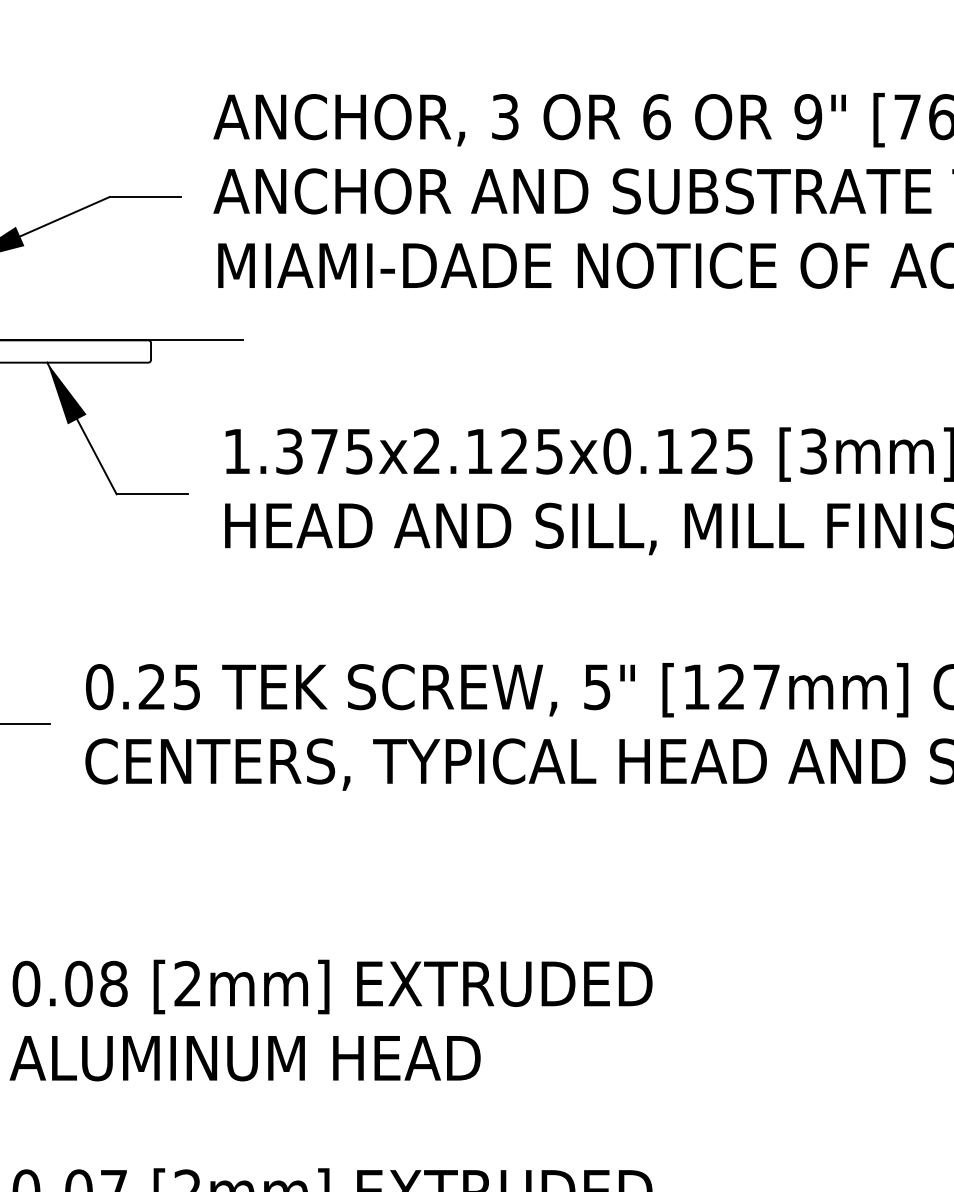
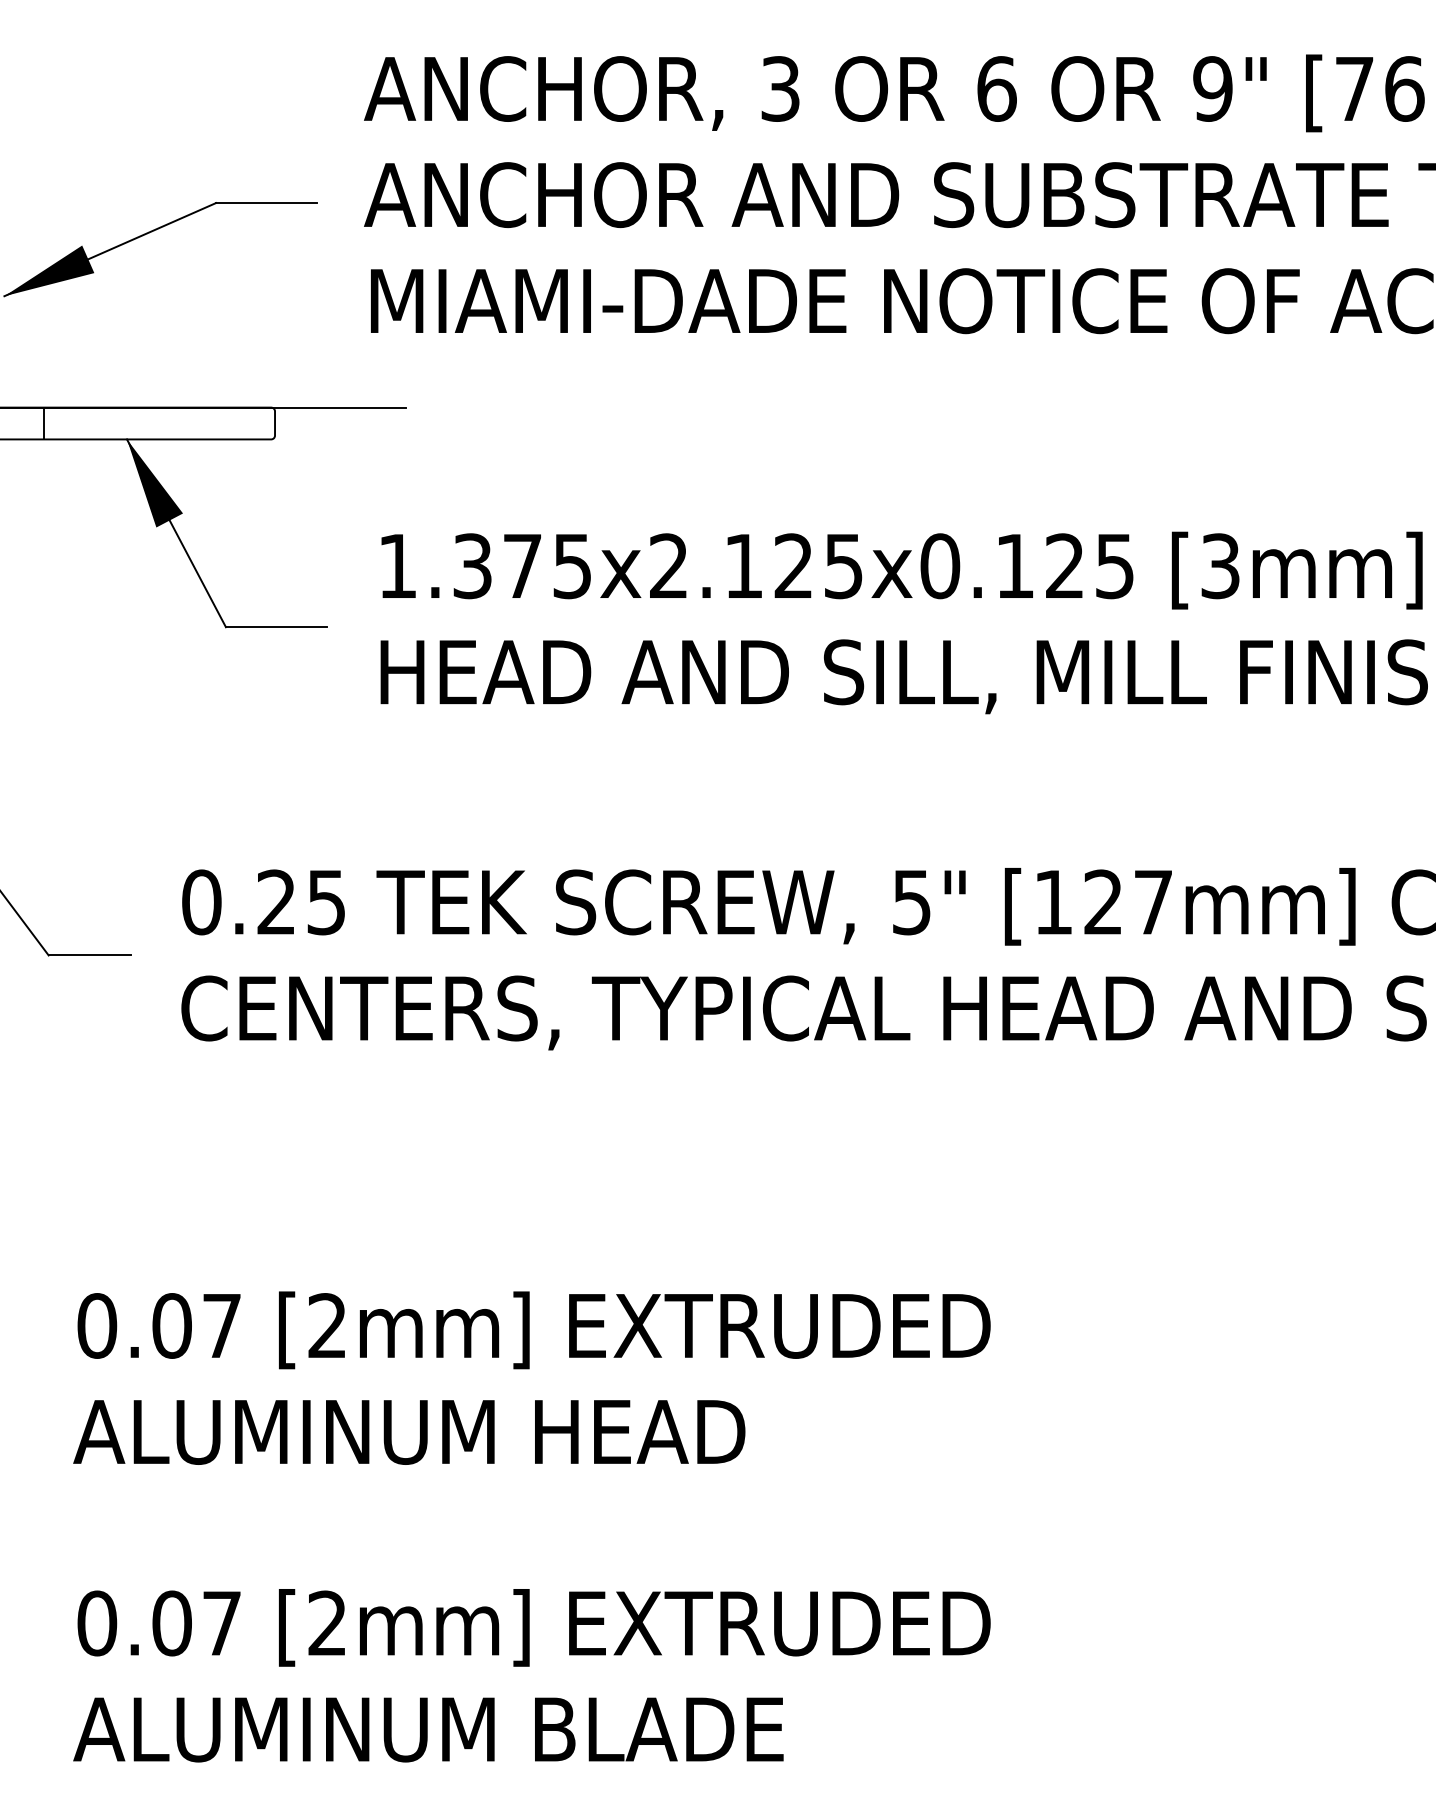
text: (113, 983) -> (221, 1325), 0.08 -> 0.07

